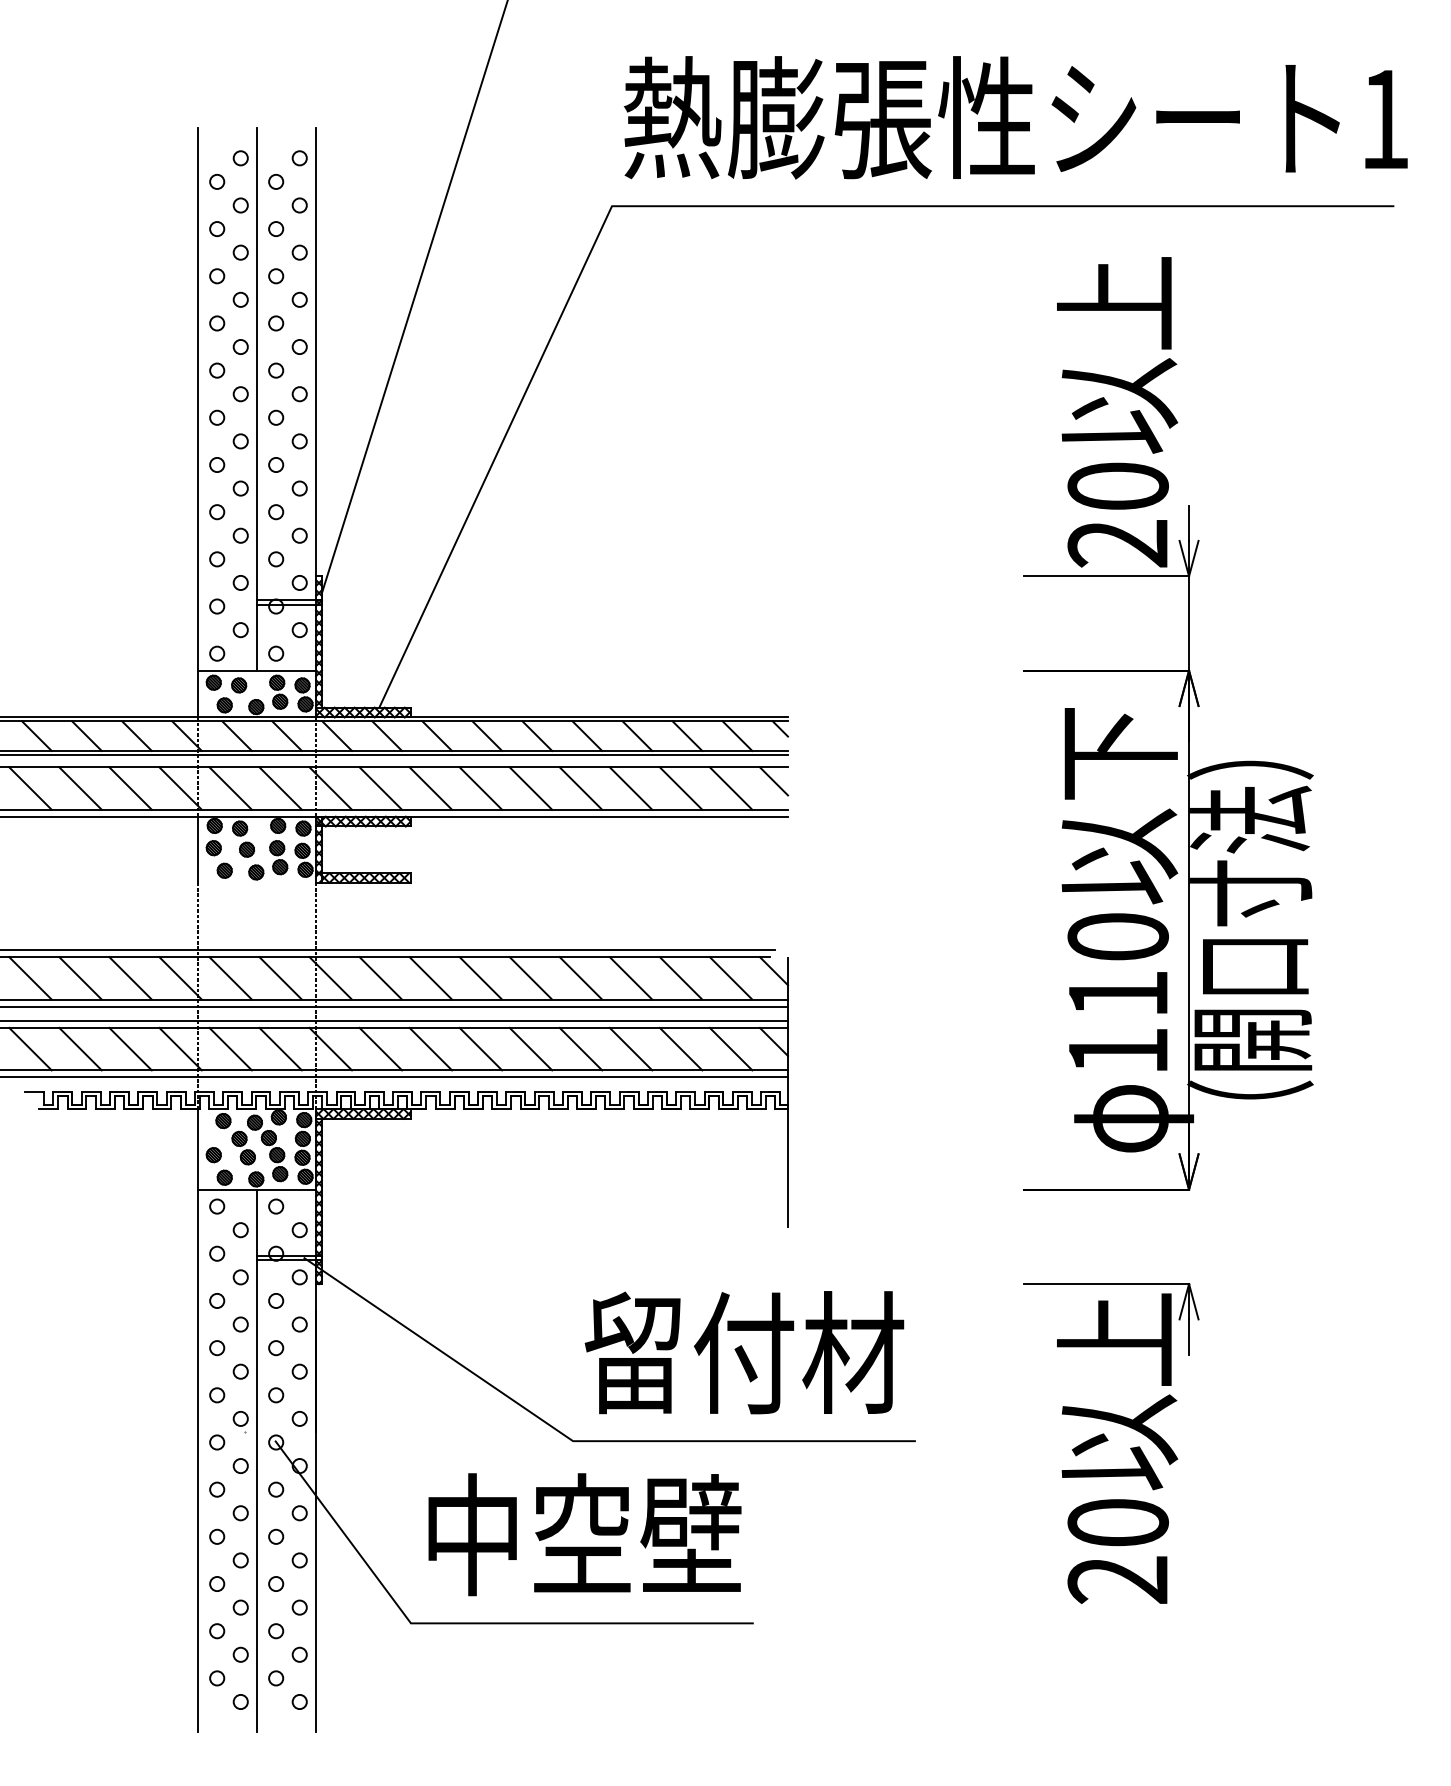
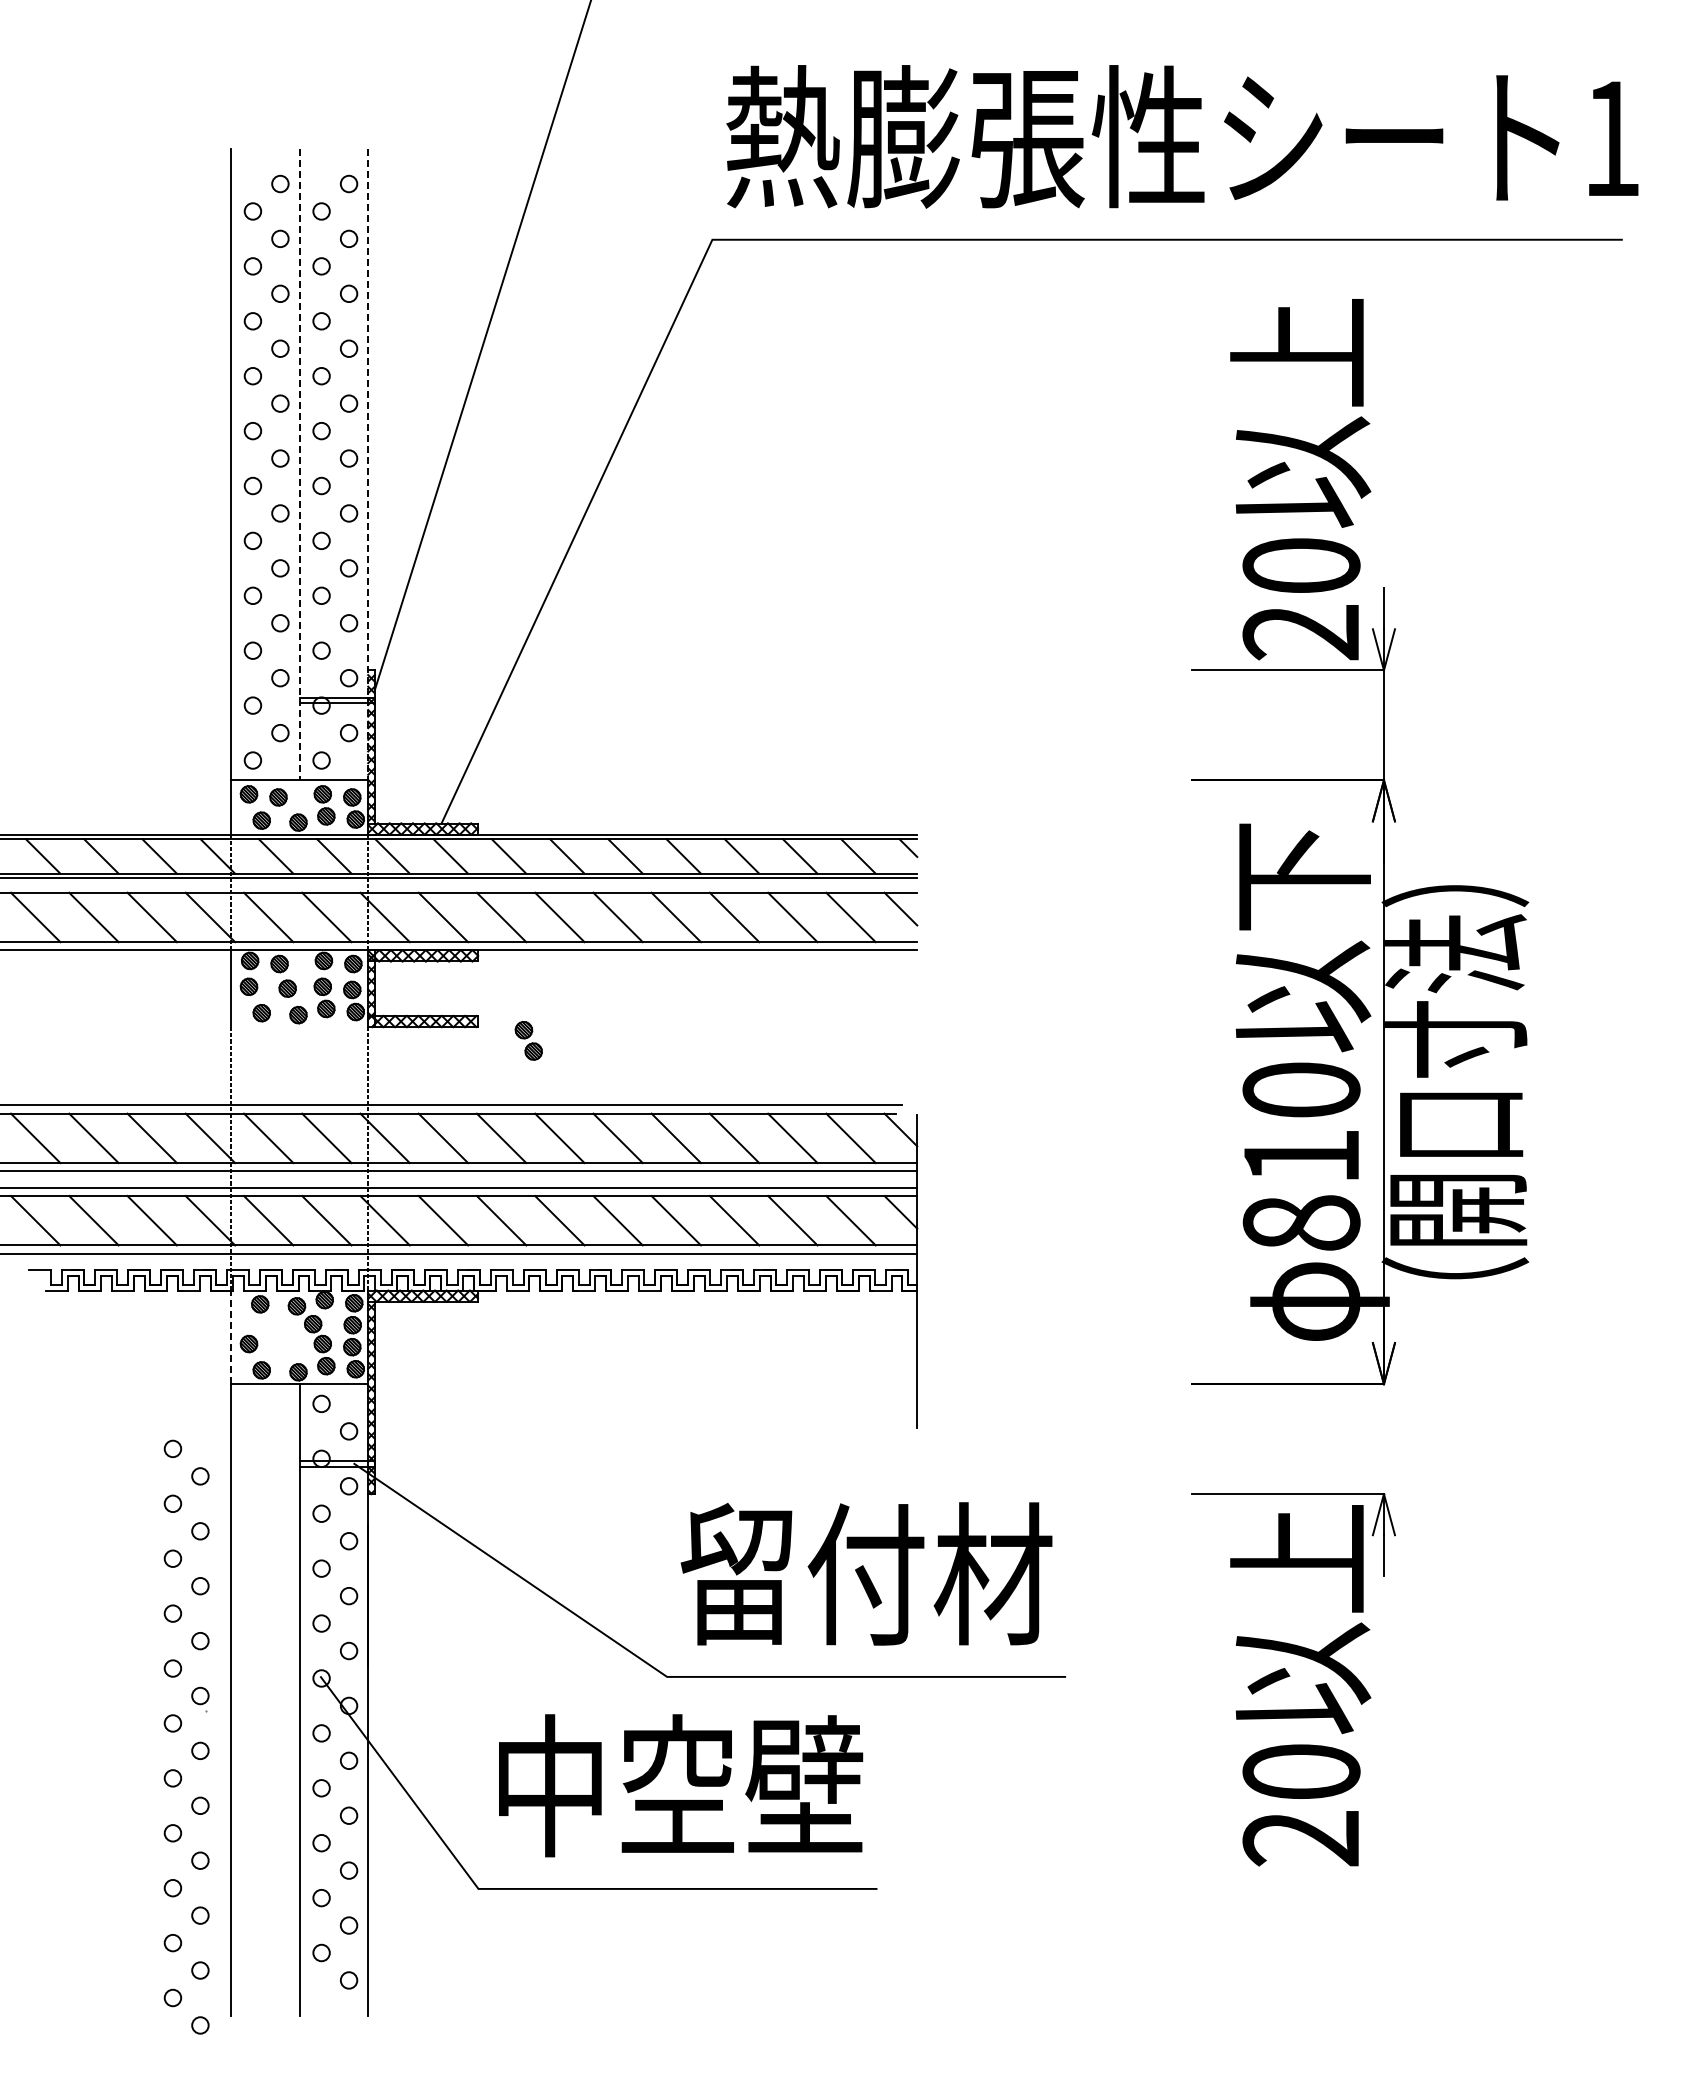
line: (257, 399) -> (299, 464), solid -> dashed
line: (316, 399) -> (368, 464), solid -> dashed
text: (1118, 1050) -> (1301, 1222), 110 -> 810
part: (243, 1147) -> (528, 1040), moved
line: (197, 1149) -> (230, 1337), solid -> dashed
part: (222, 1447) -> (179, 1729), moved

